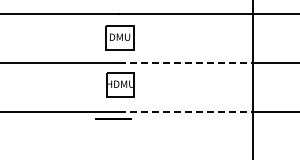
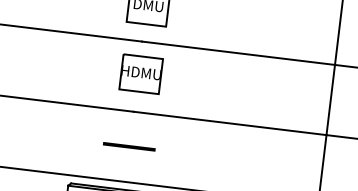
line: (186, 62) -> (239, 53), dashed -> solid
line: (186, 111) -> (231, 123), dashed -> solid
line: (113, 118) -> (129, 145), moved

